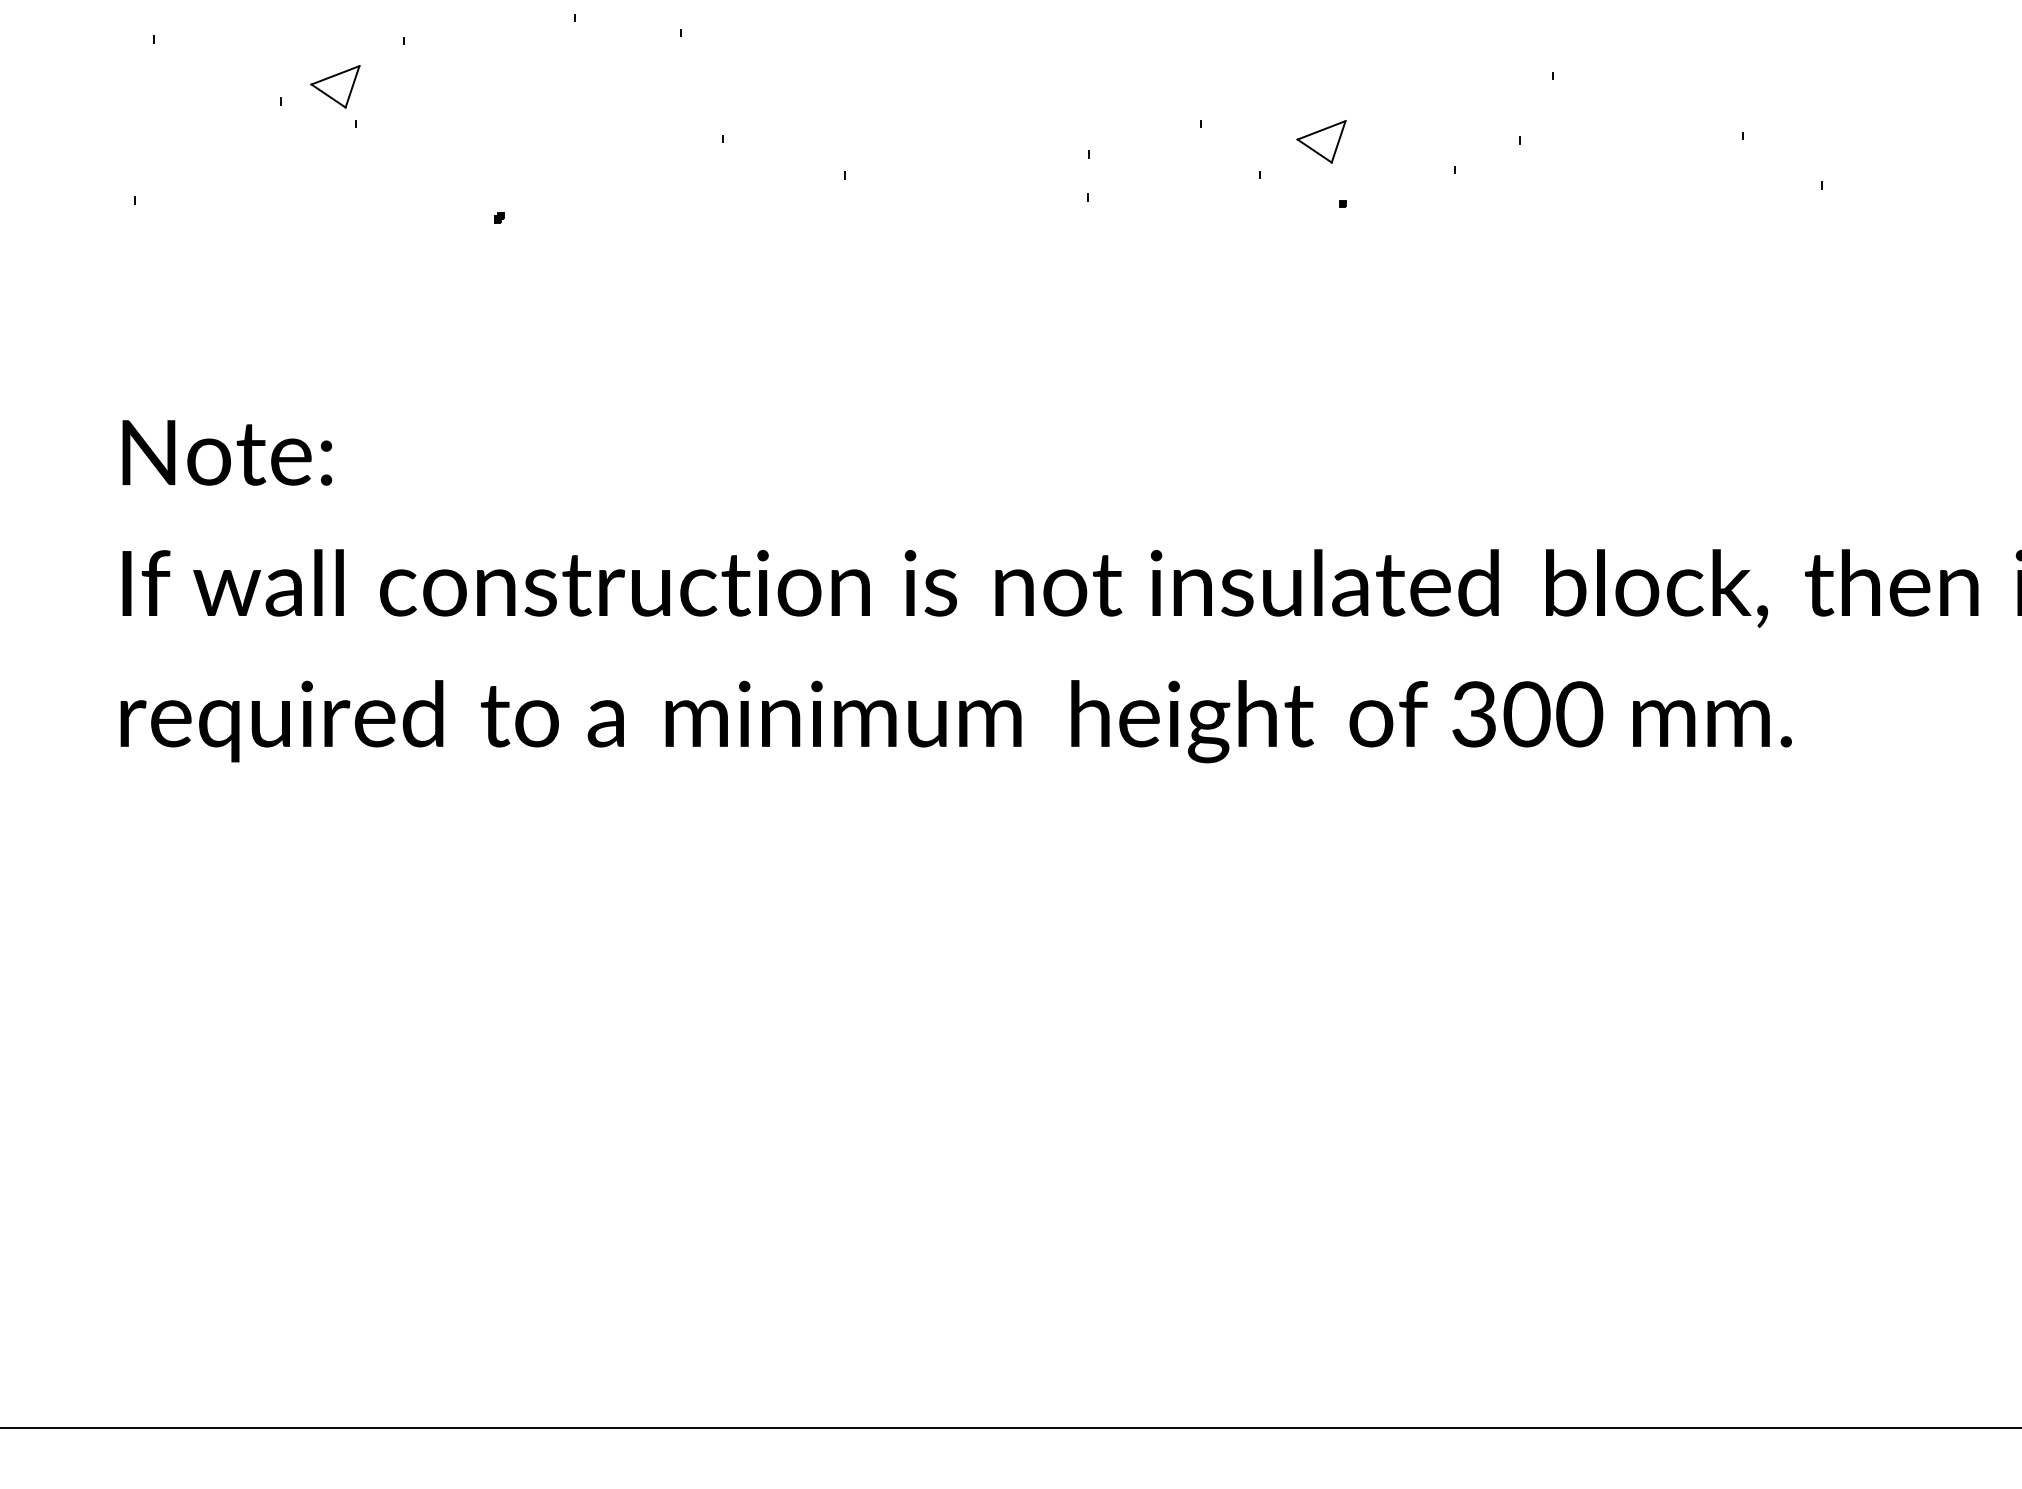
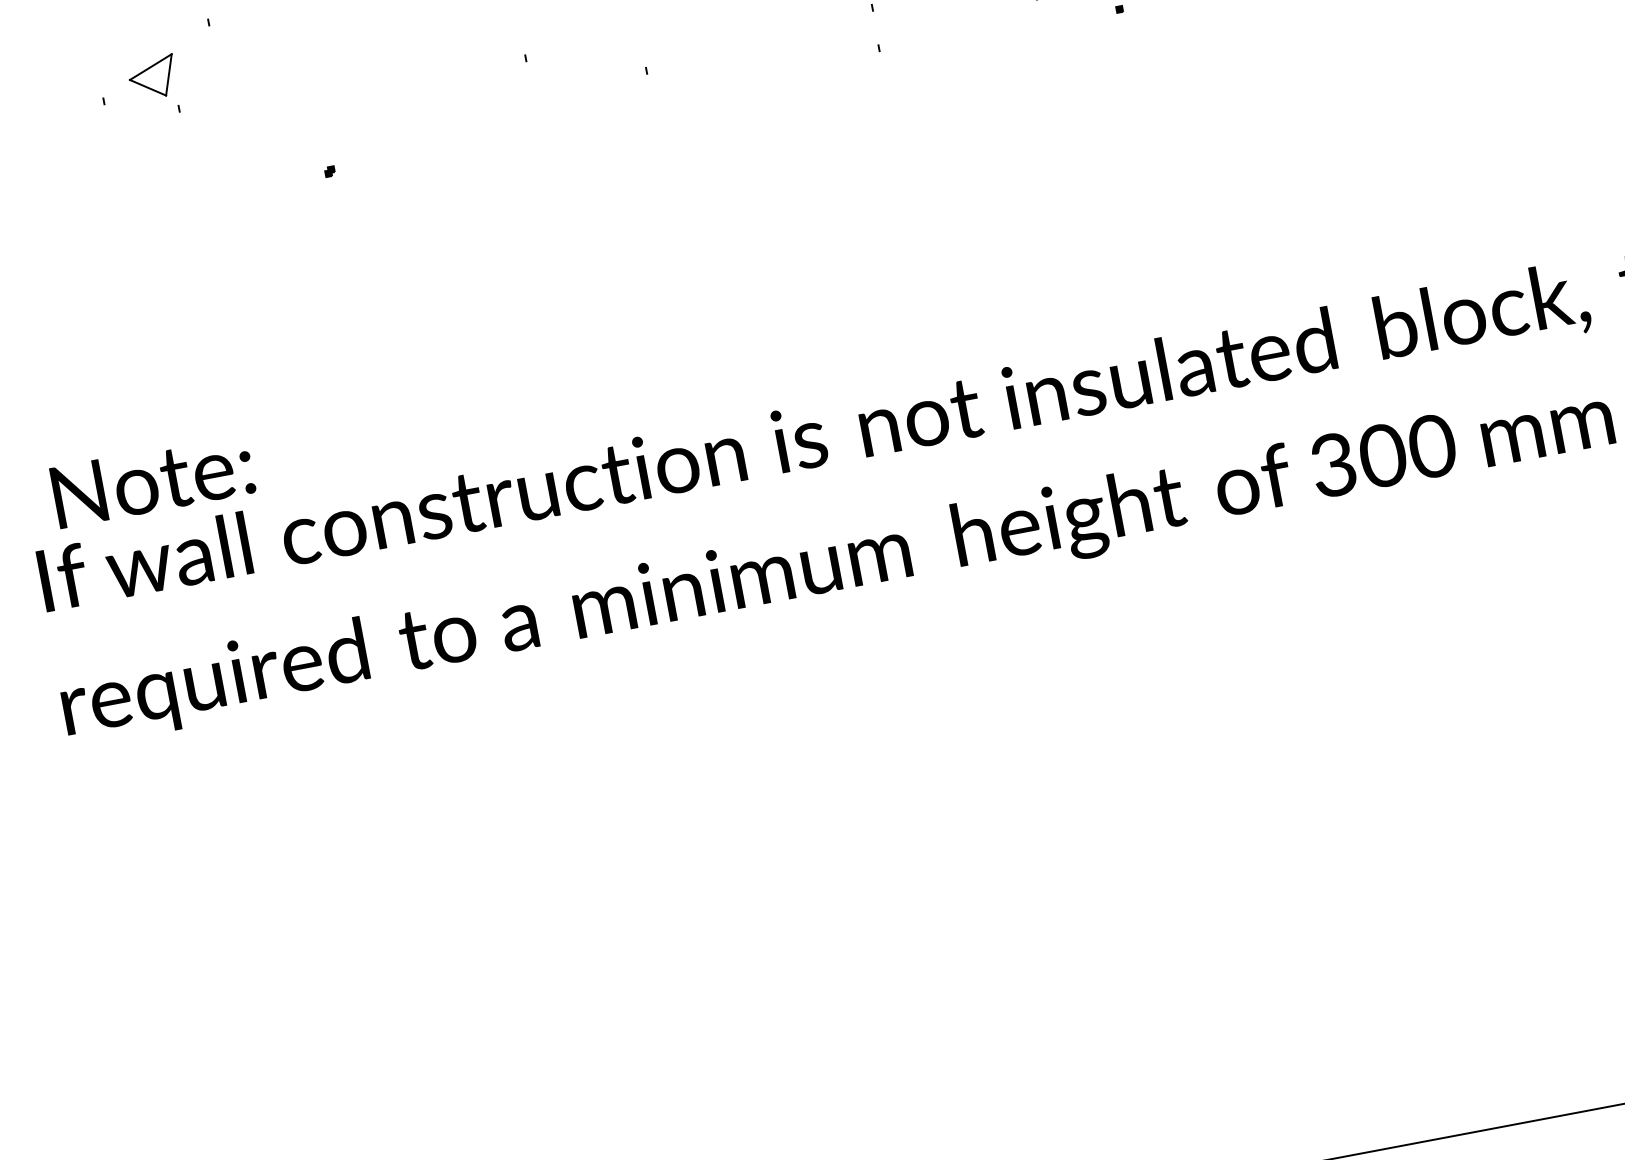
text: (227, 452) -> (153, 480), moved

